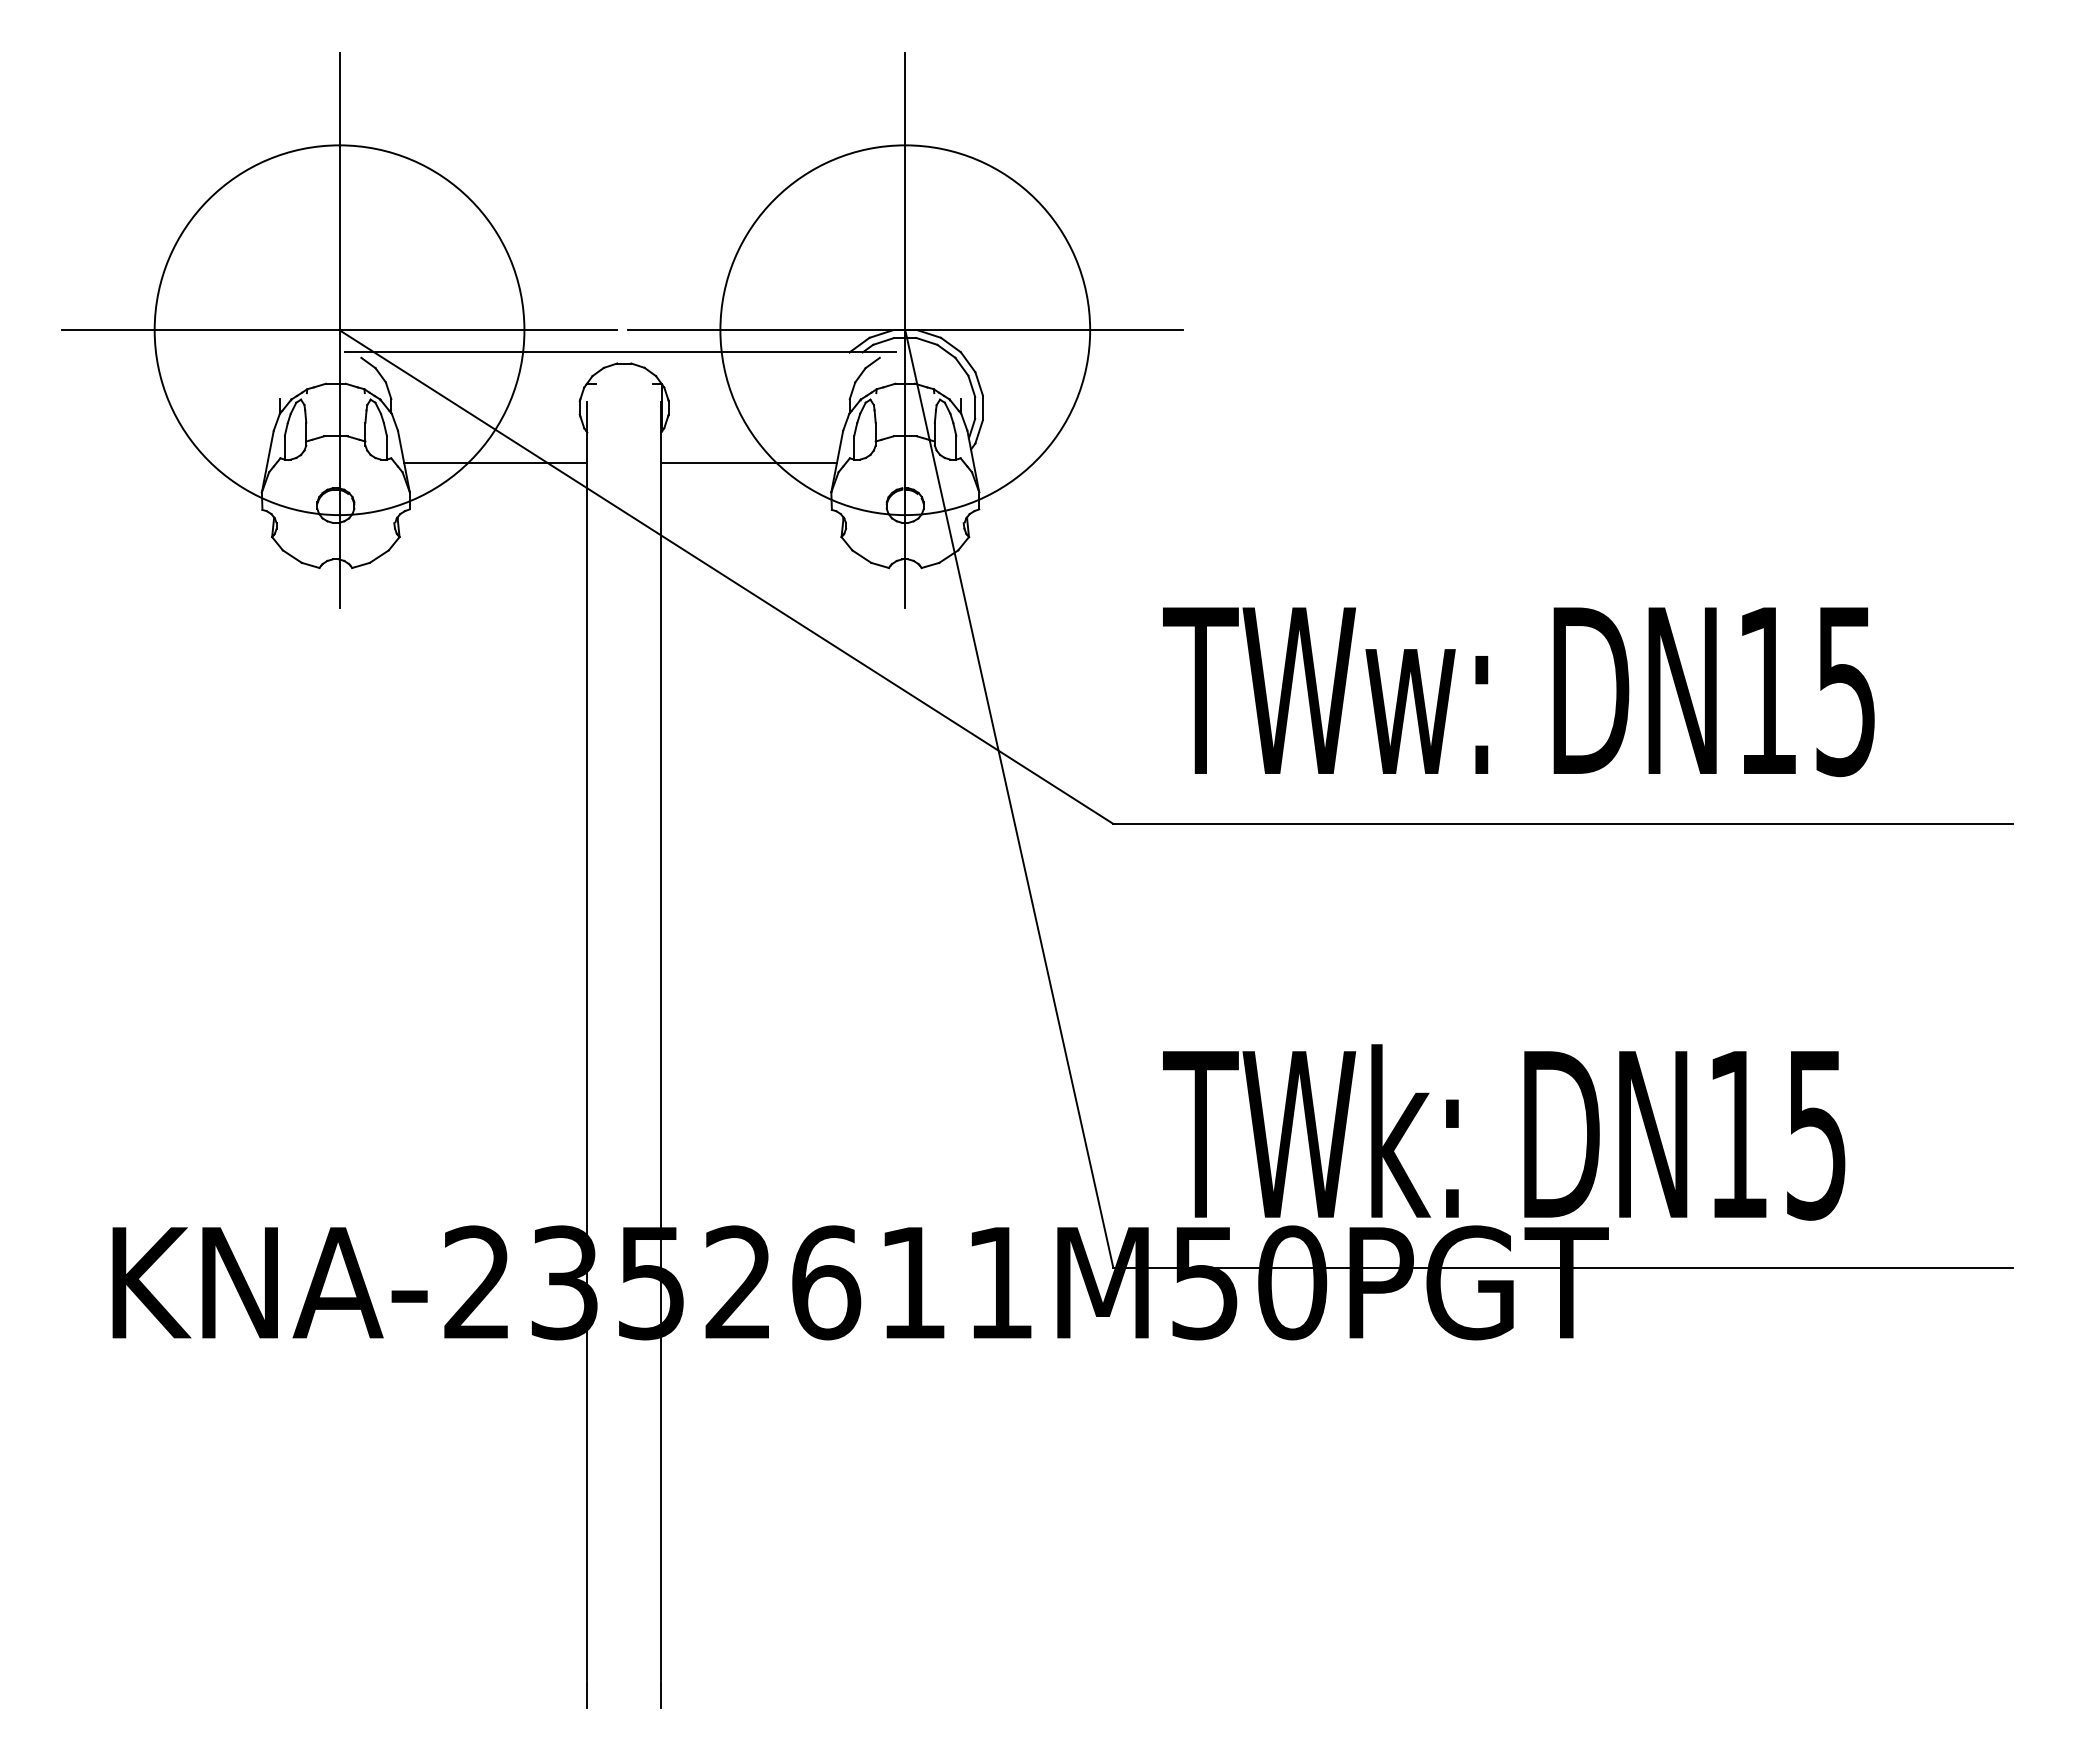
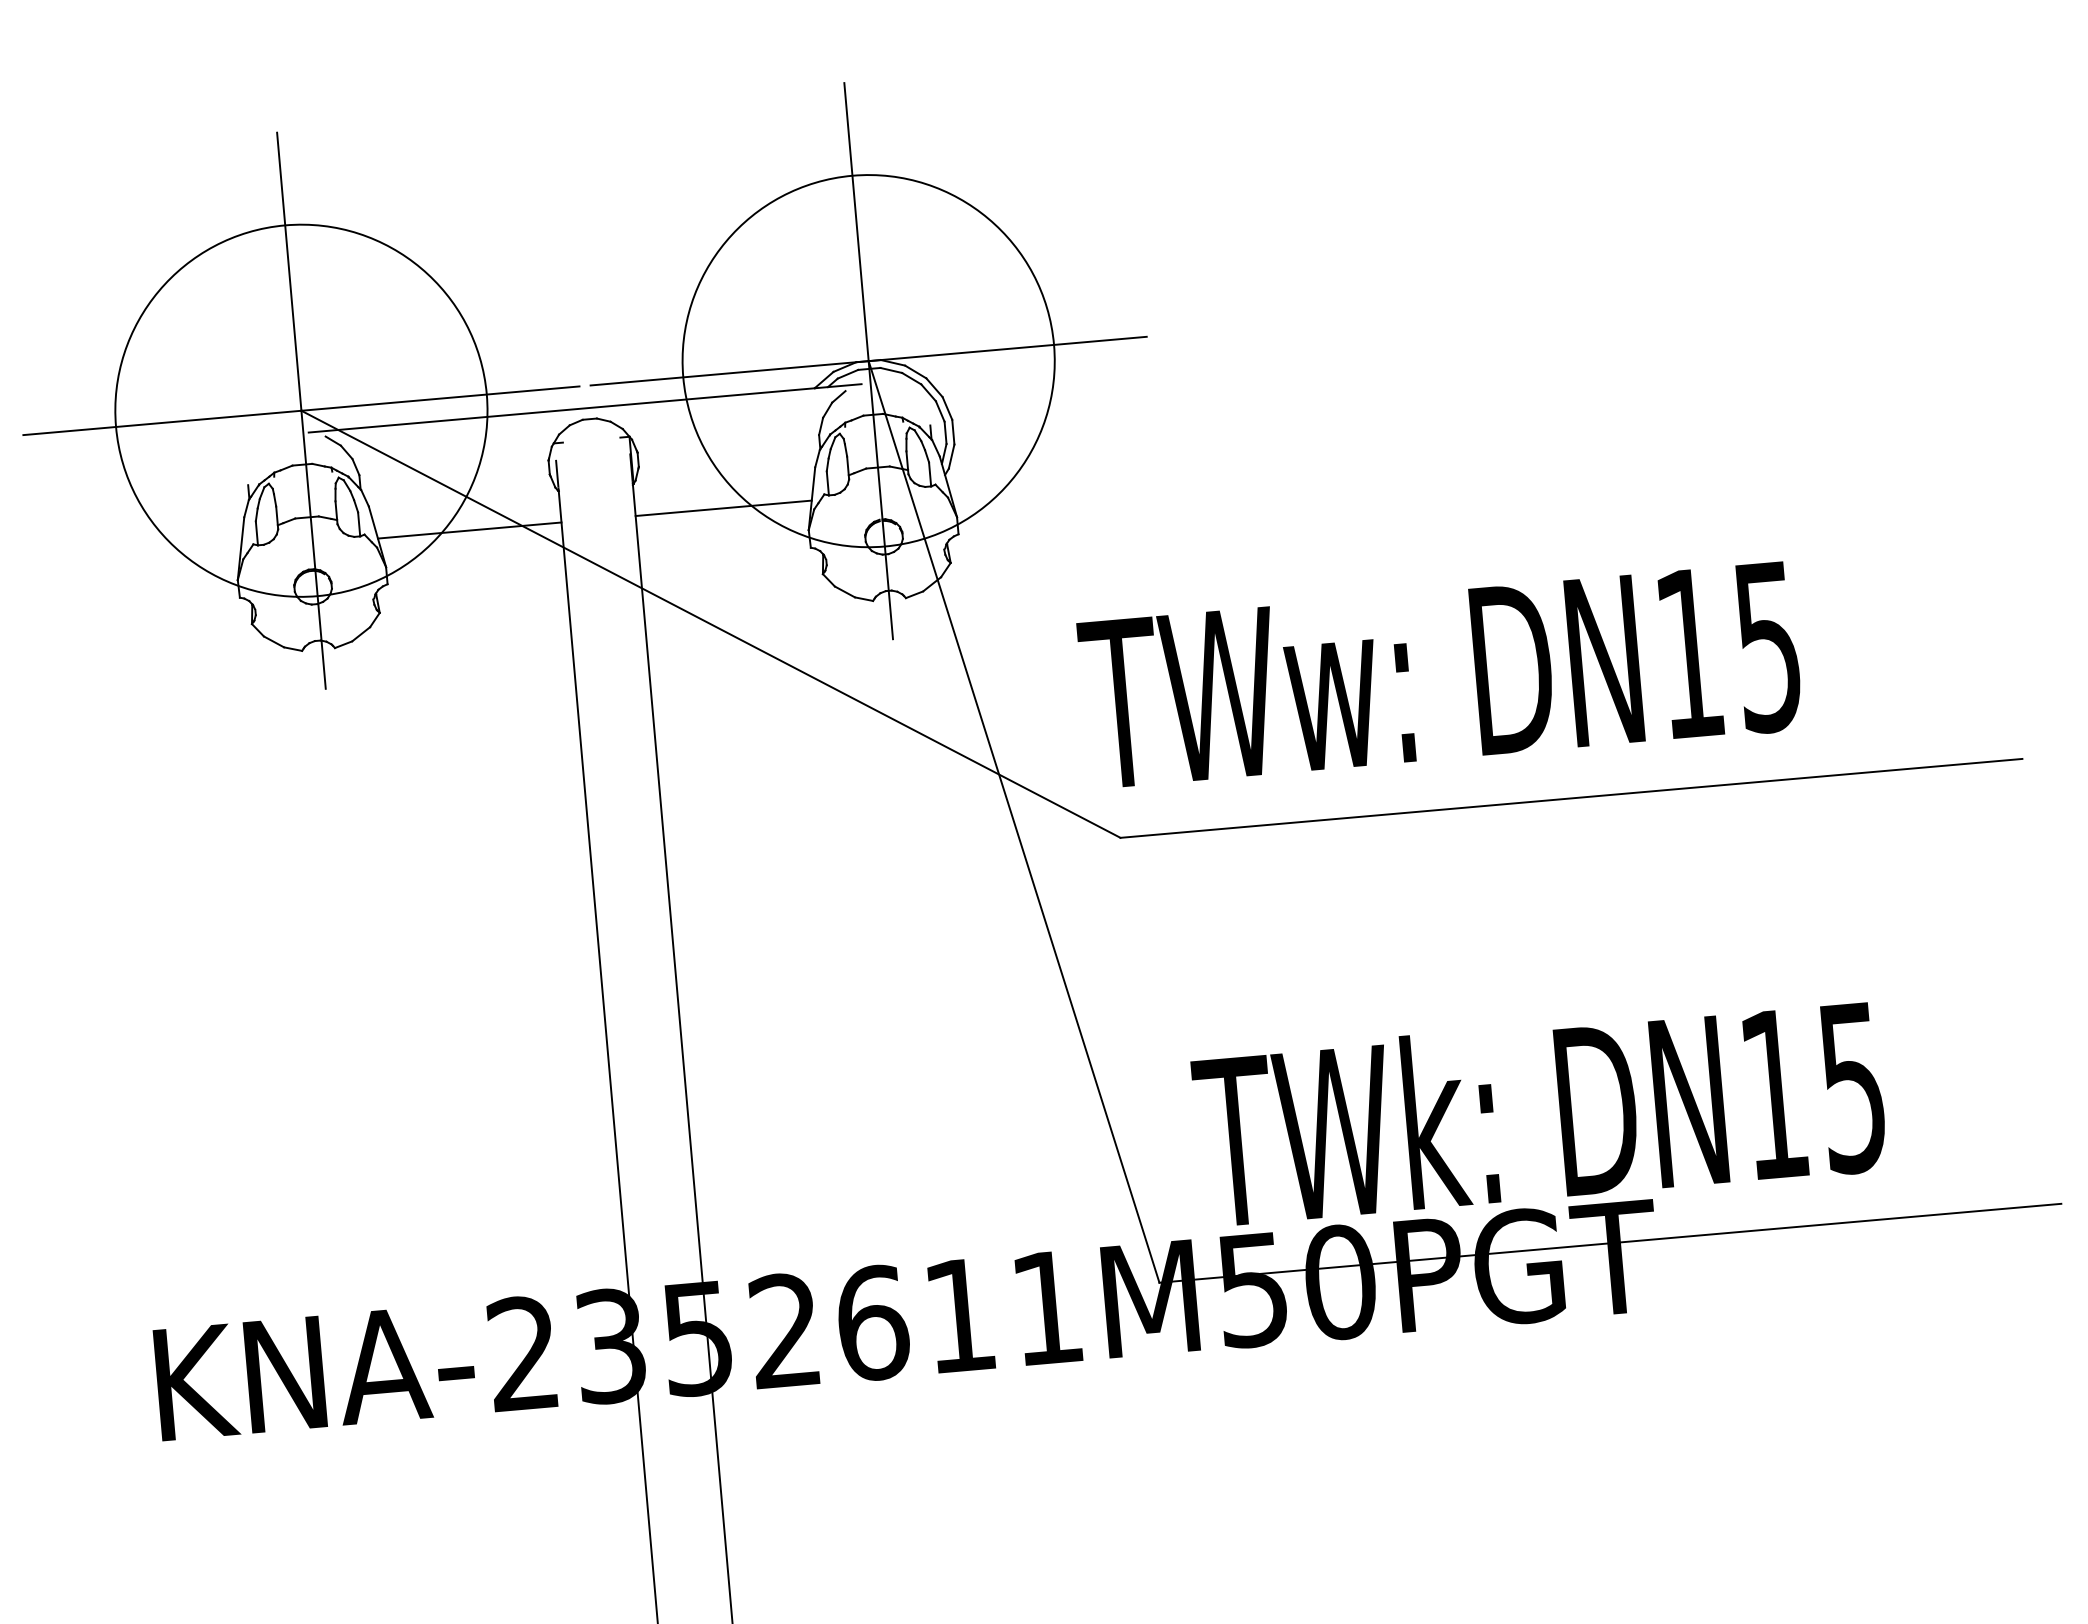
text: (1518, 692) -> (1440, 677), moved

